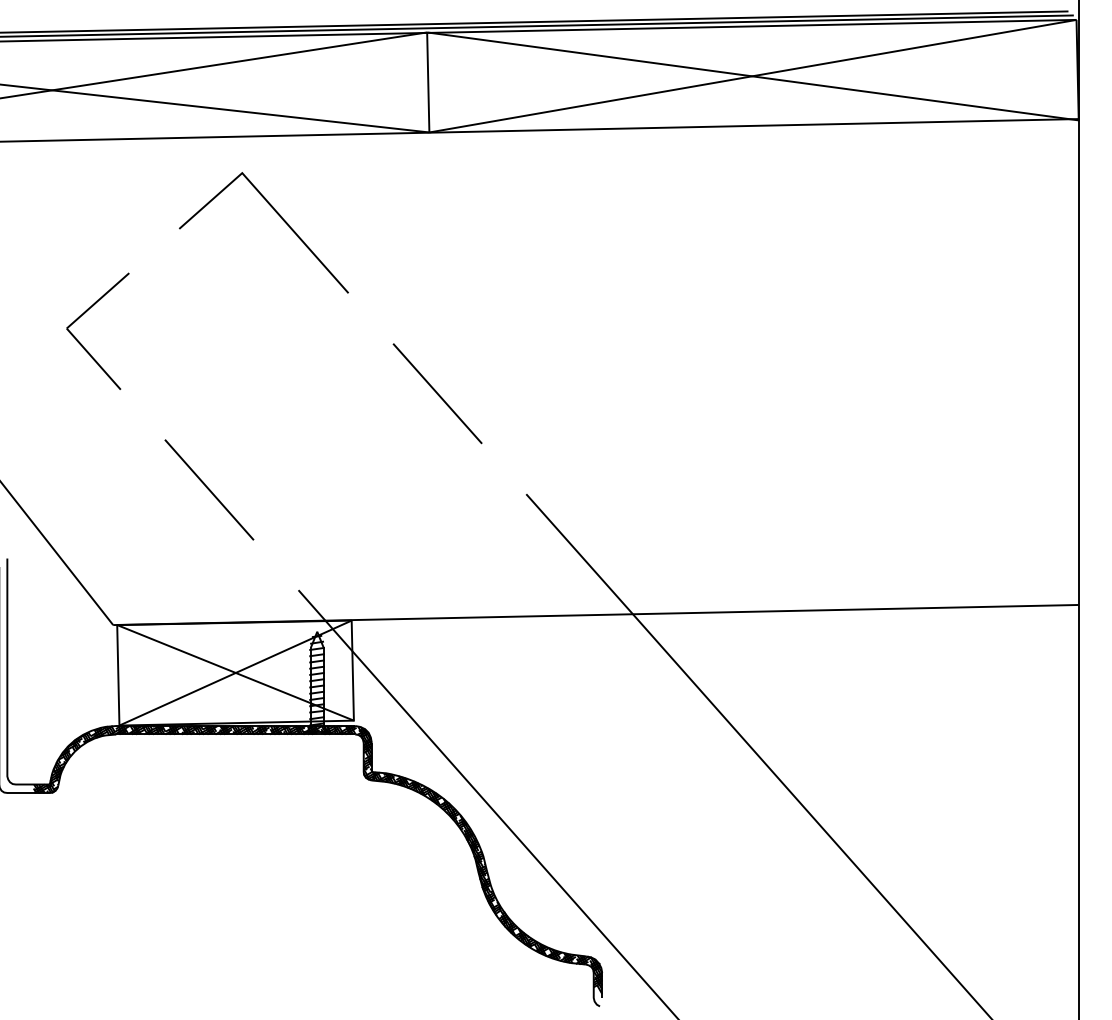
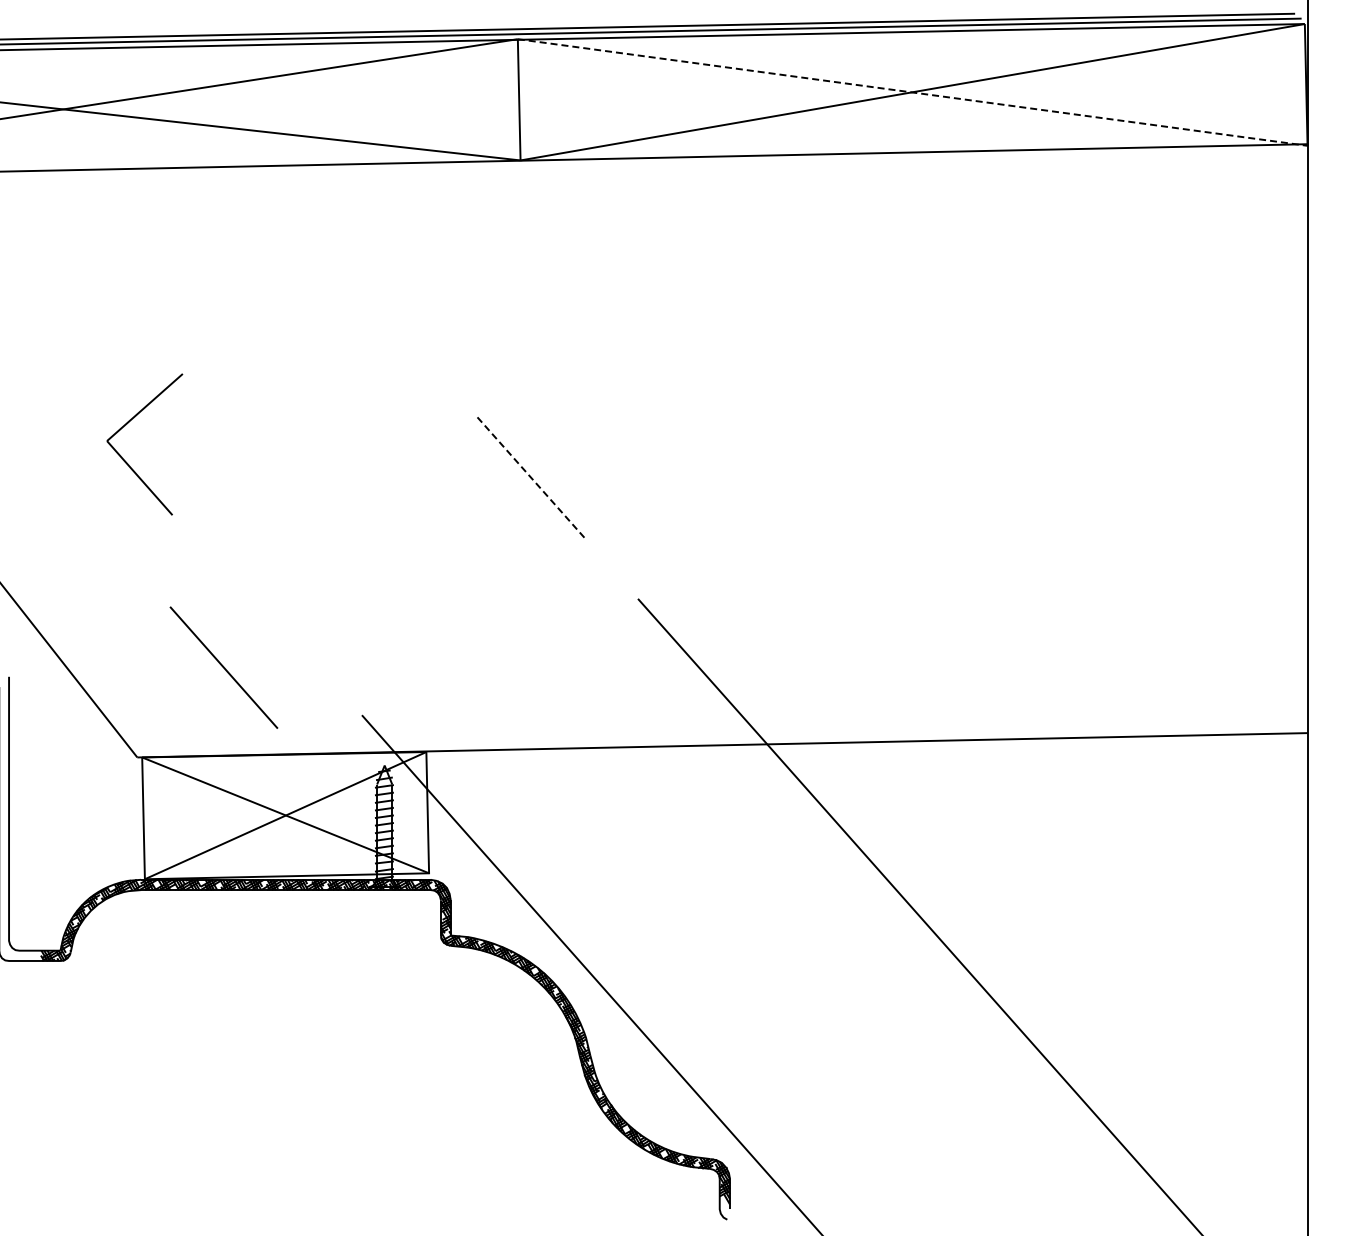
line: (753, 76) -> (913, 92), solid -> dashed
line: (280, 218) -> (340, 264), removed
part: (82, 345) -> (126, 461), moved
line: (437, 393) -> (530, 476), solid -> dashed
line: (209, 489) -> (223, 667), moved

